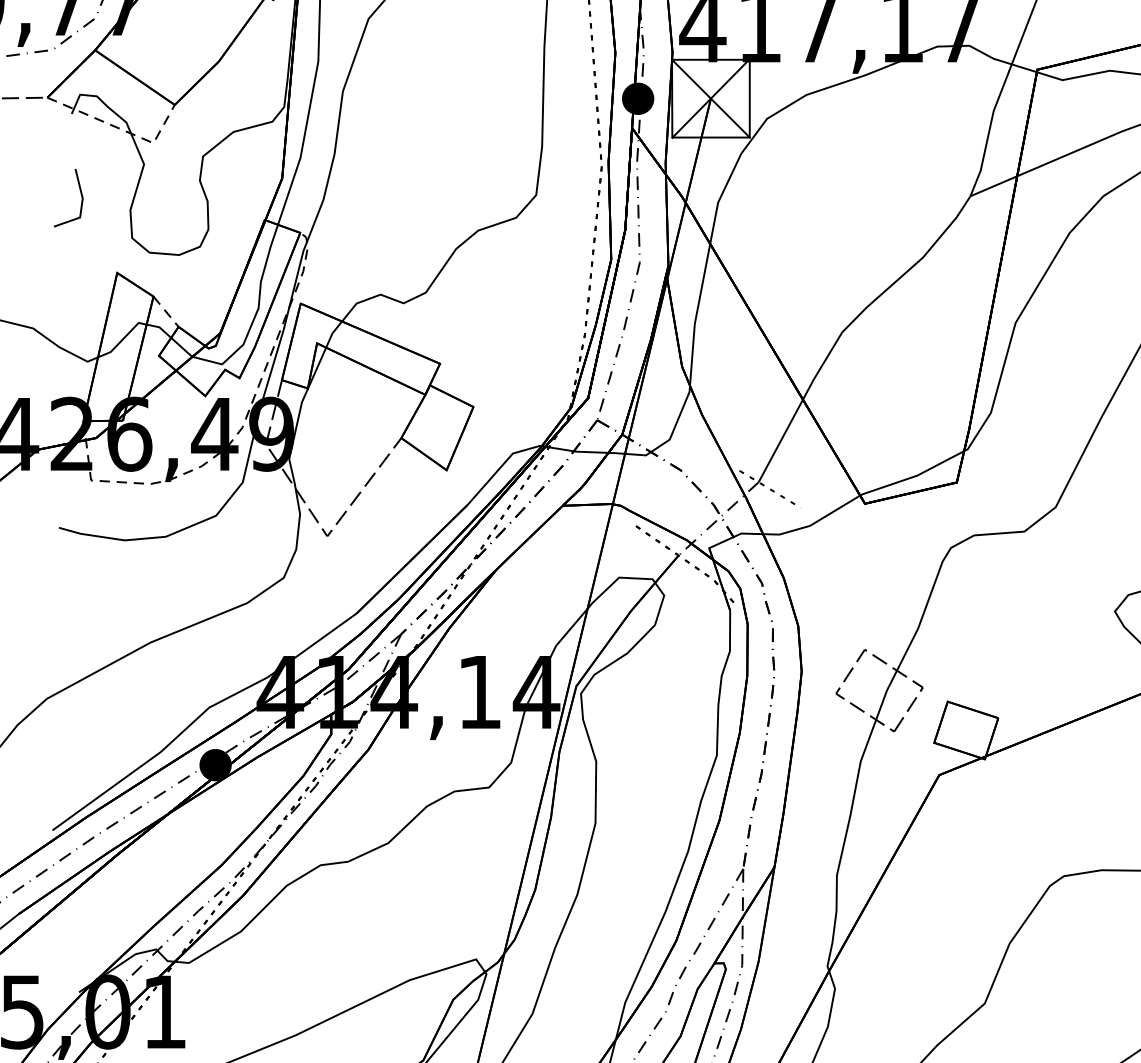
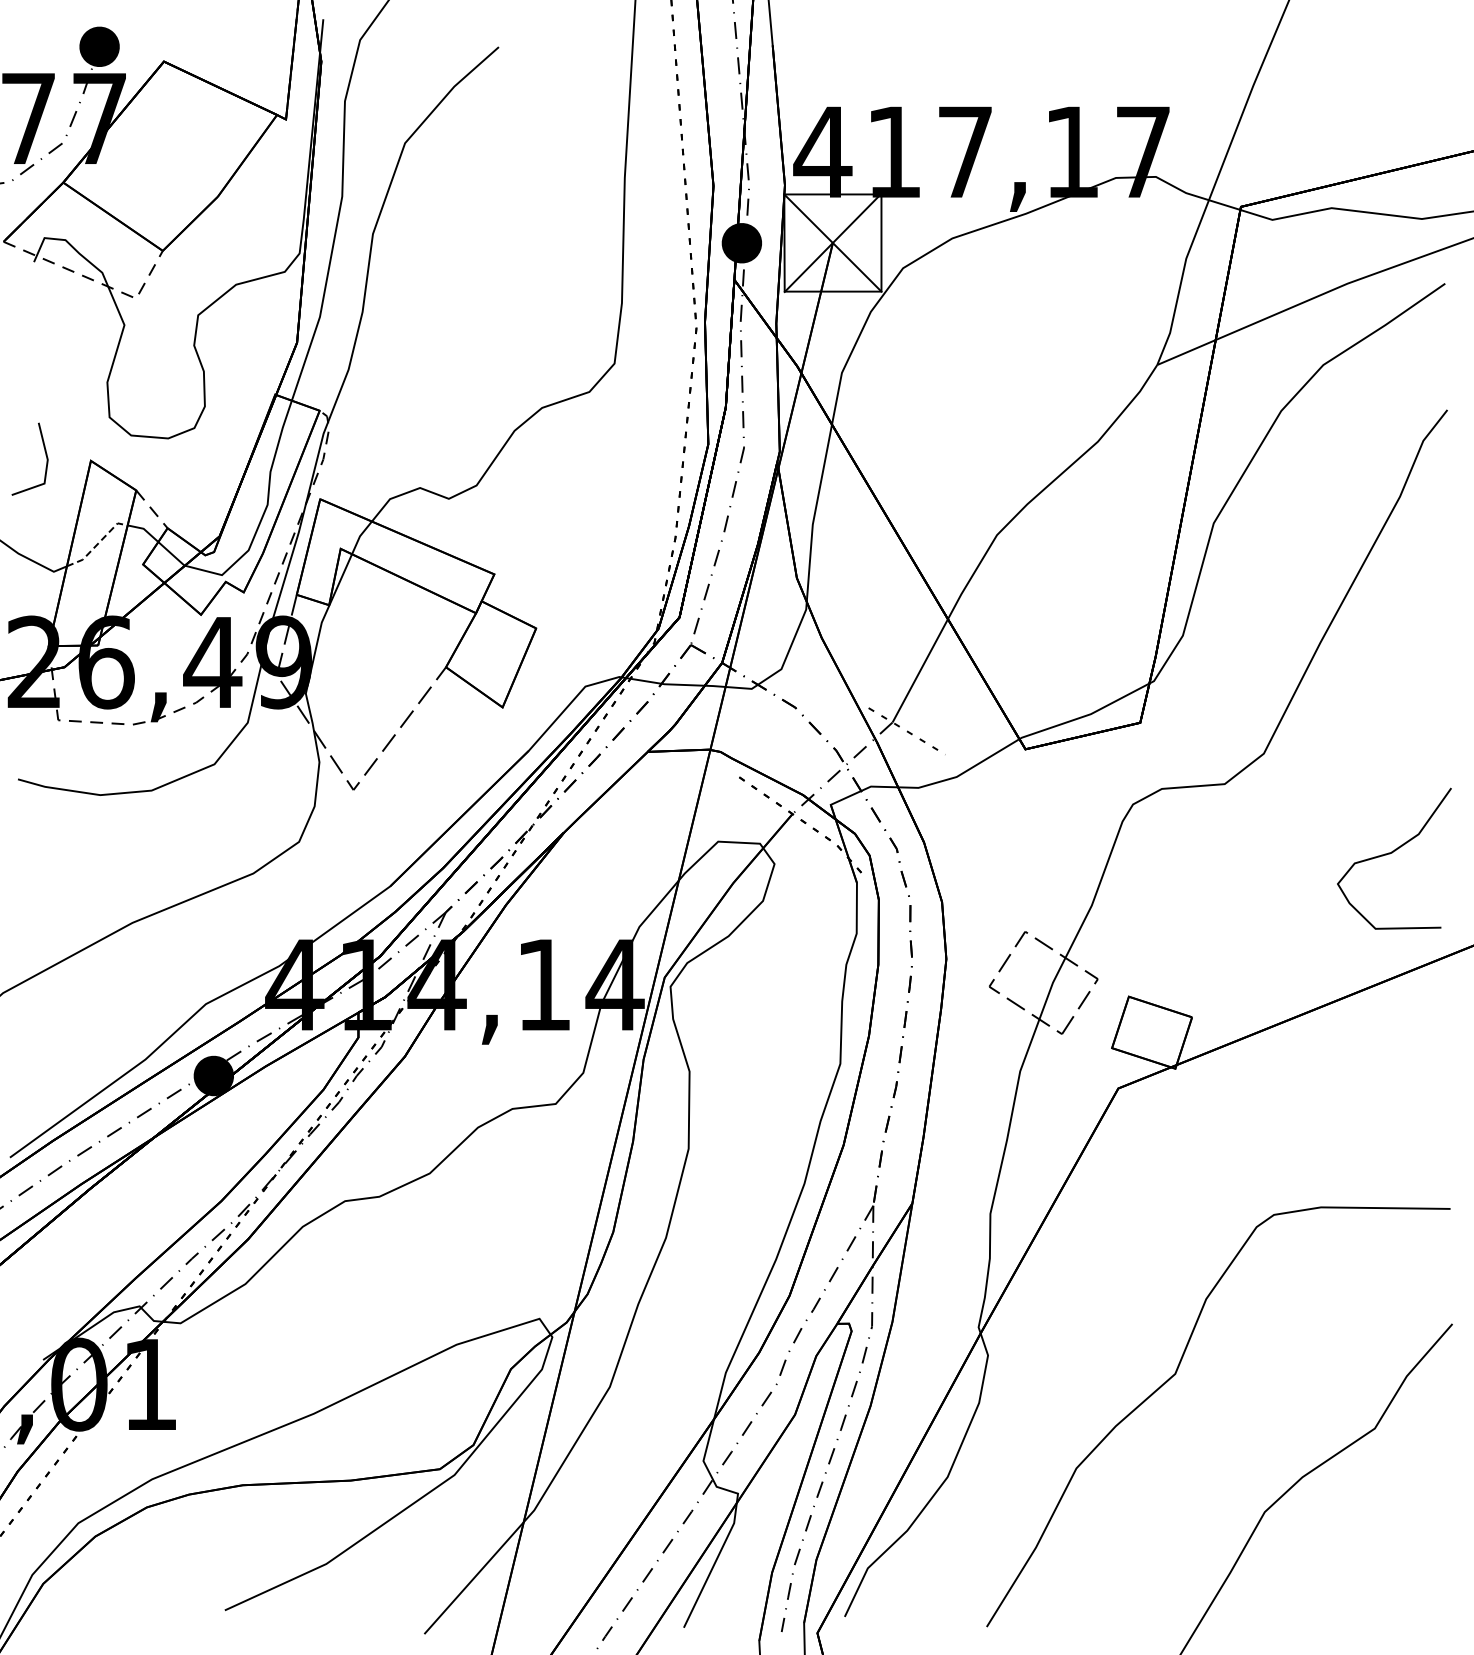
line: (80, 195) -> (45, 455), moved
line: (122, 339) -> (97, 544), solid -> dashed

